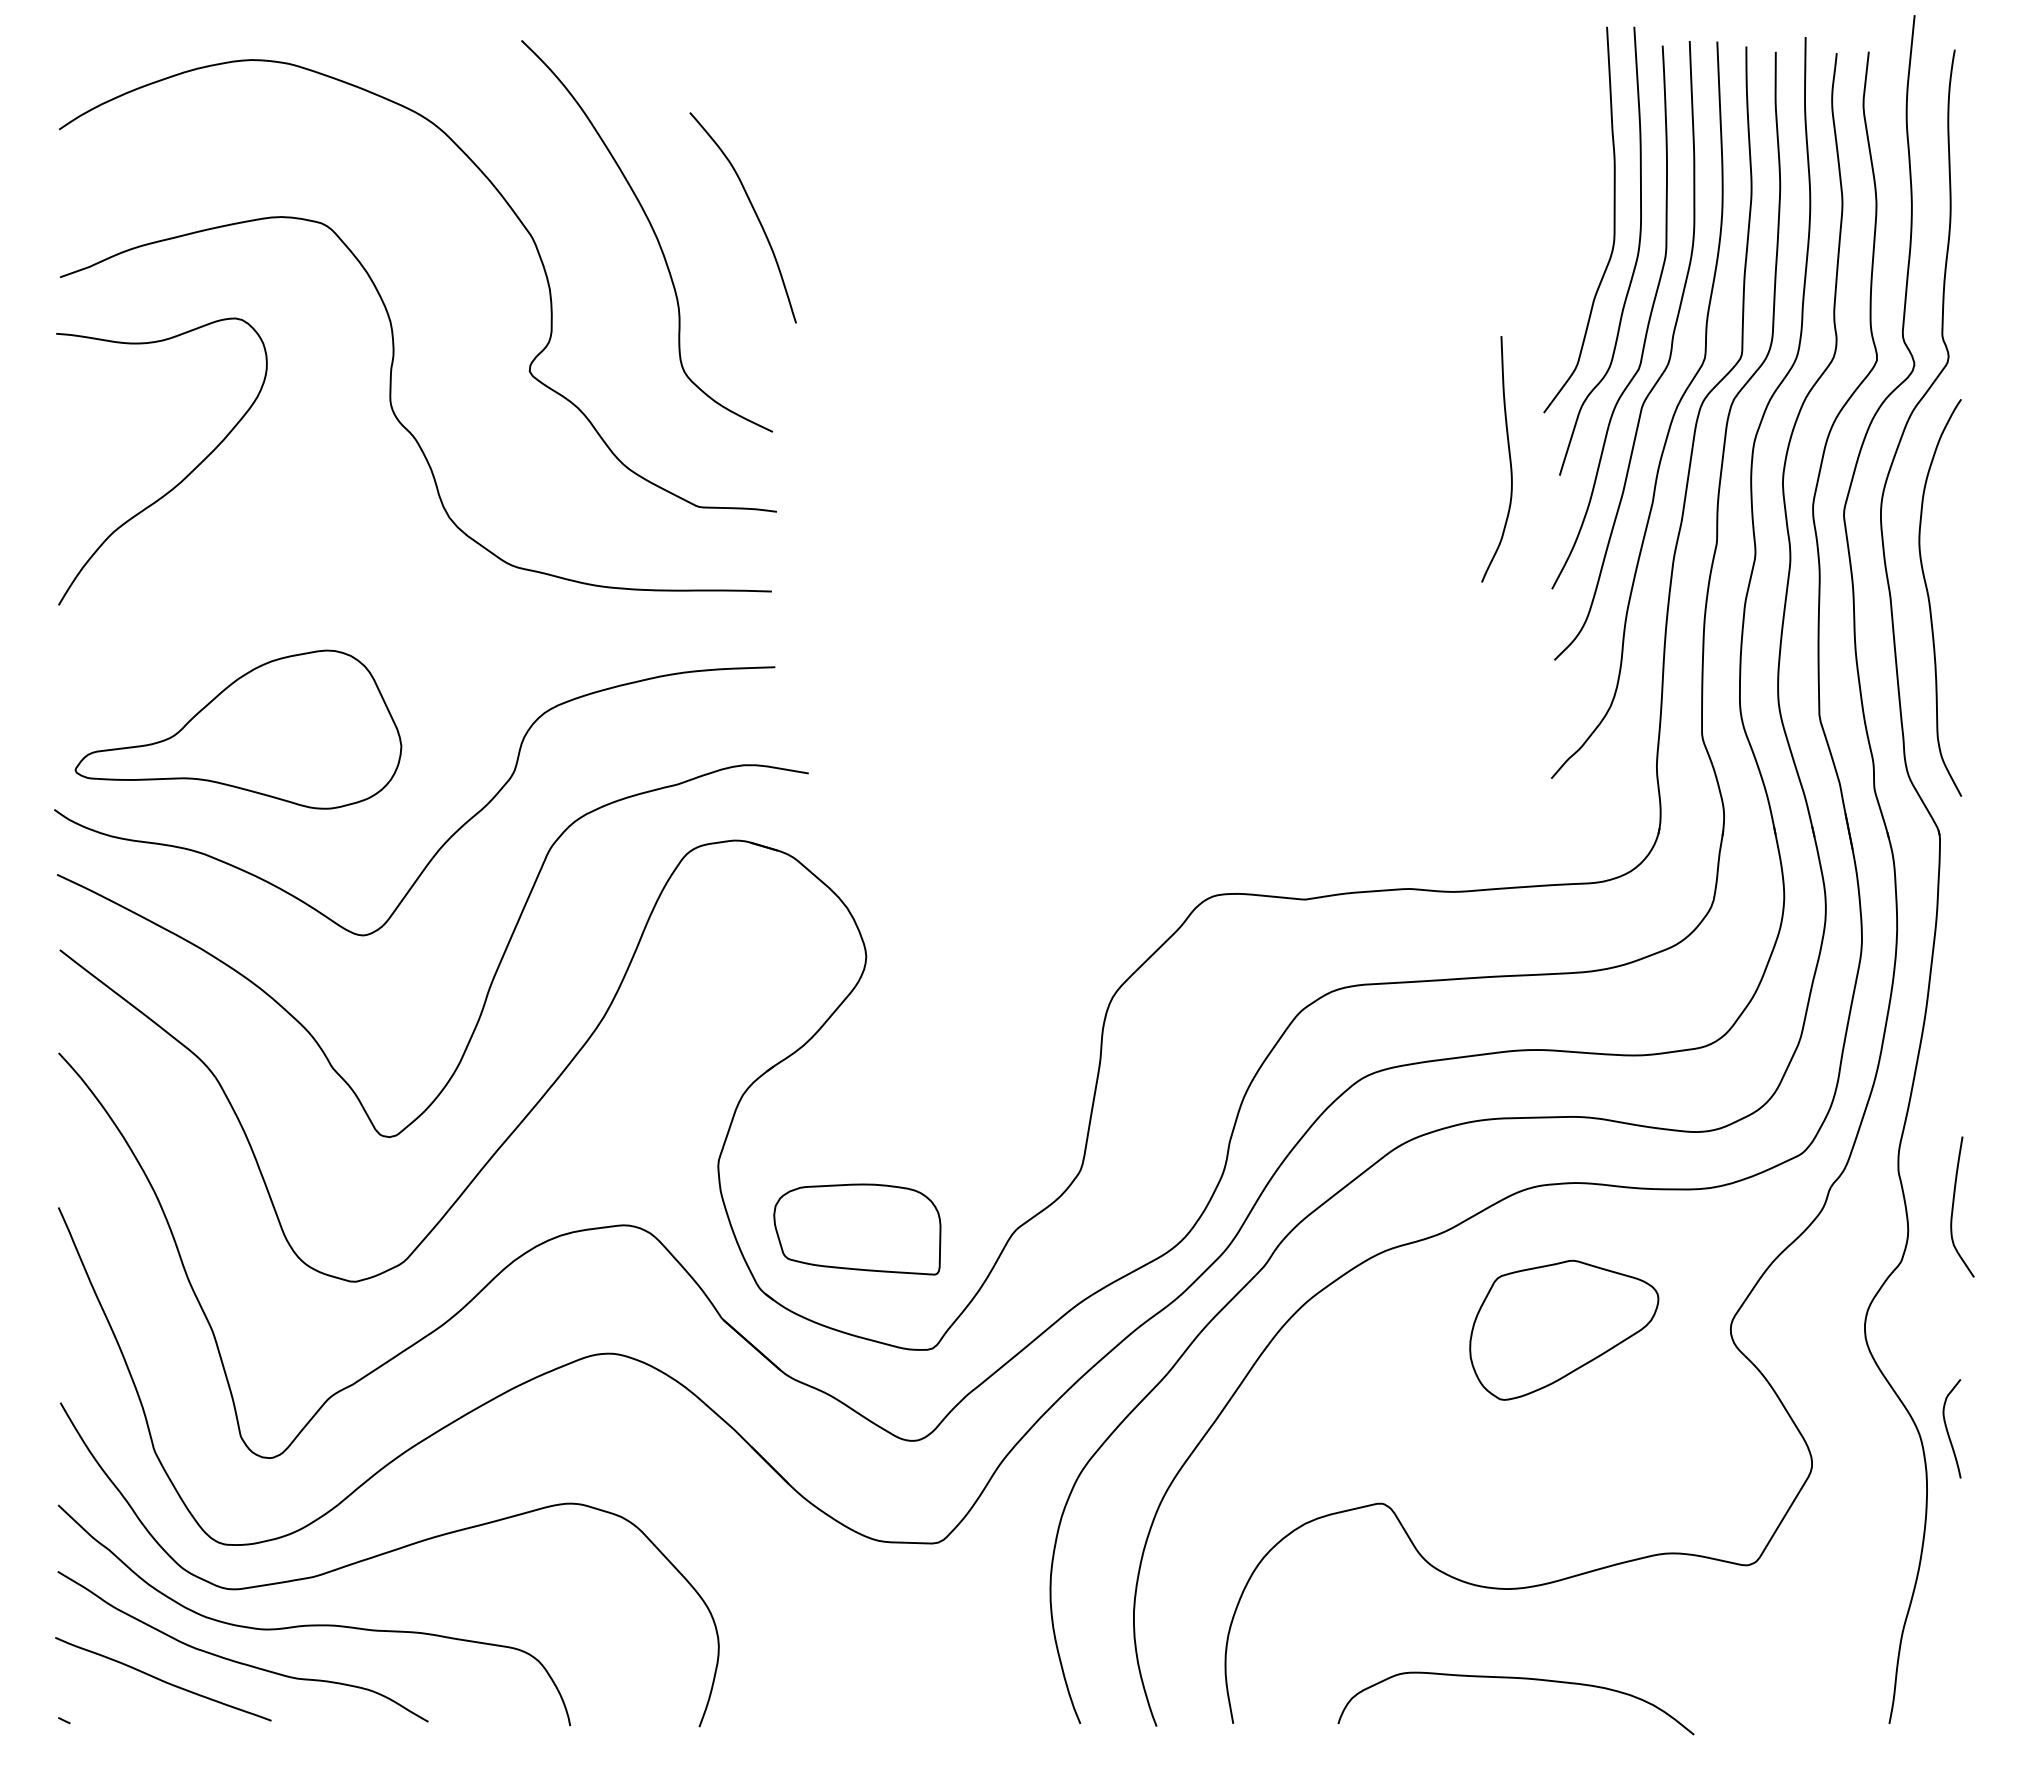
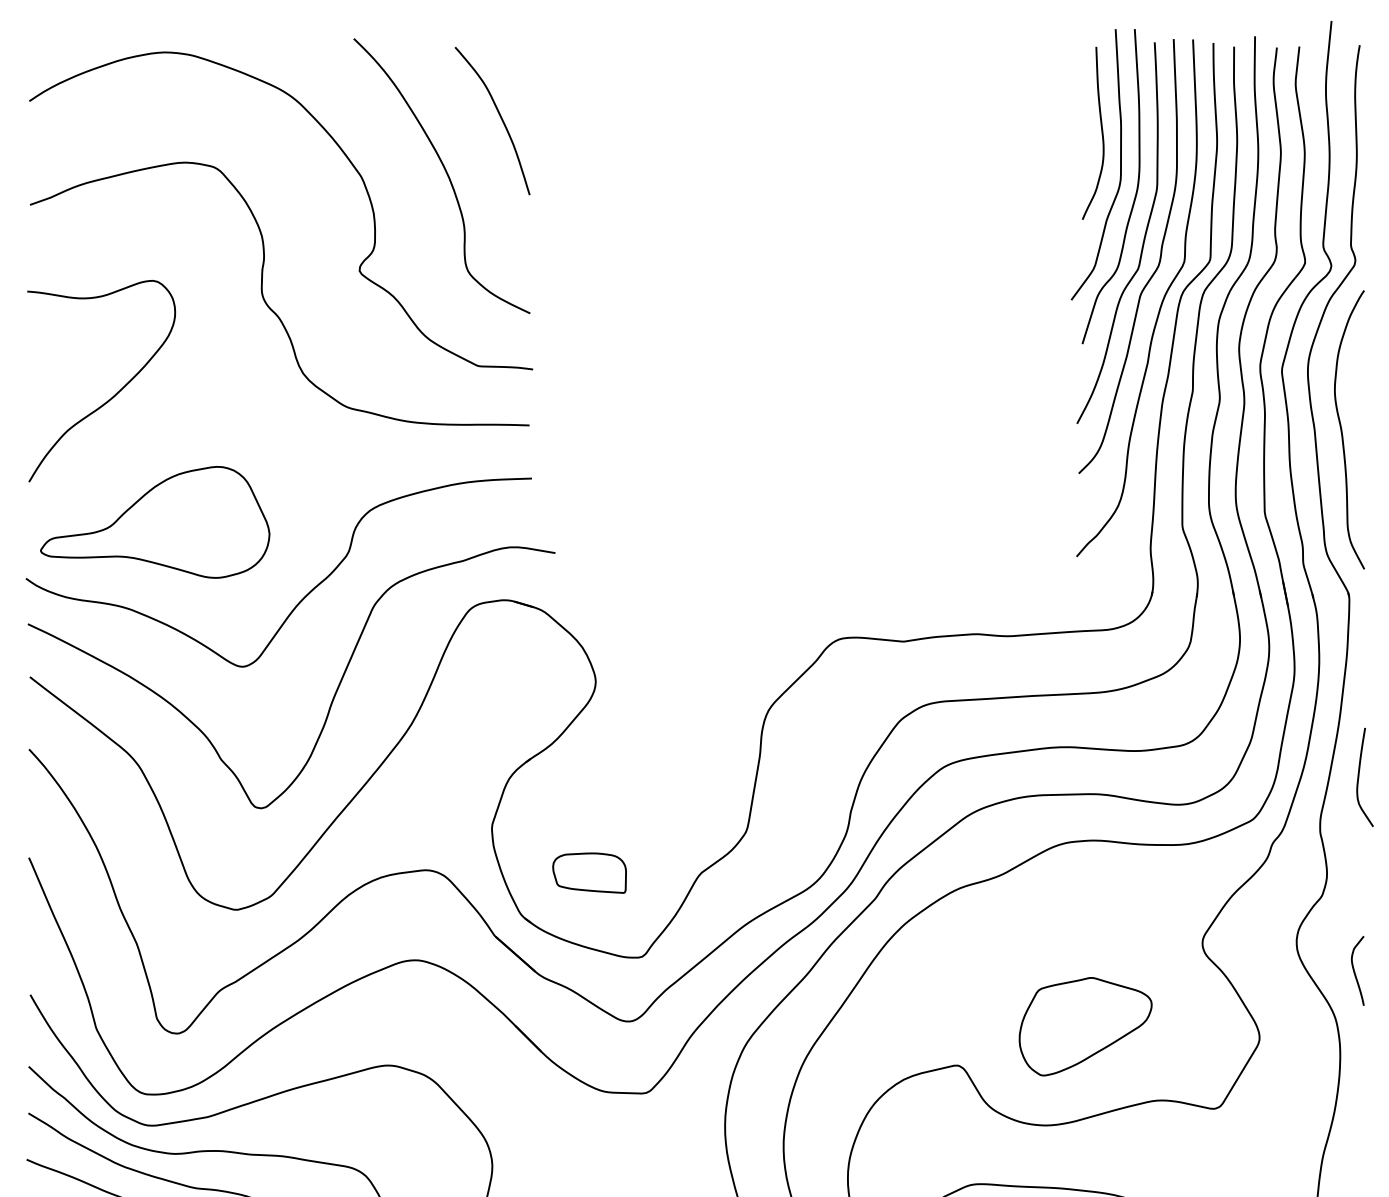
curve: (753, 211) -> (499, 116), moved
curve: (1508, 454) -> (1101, 129), moved
curve: (176, 484) -> (111, 397), moved
curve: (1954, 1203) -> (1359, 774), moved
part: (857, 1229) -> (589, 873), size x0.62
part: (1564, 1329) -> (1085, 1026), moved
curve: (1947, 1428) -> (1354, 970), moved

